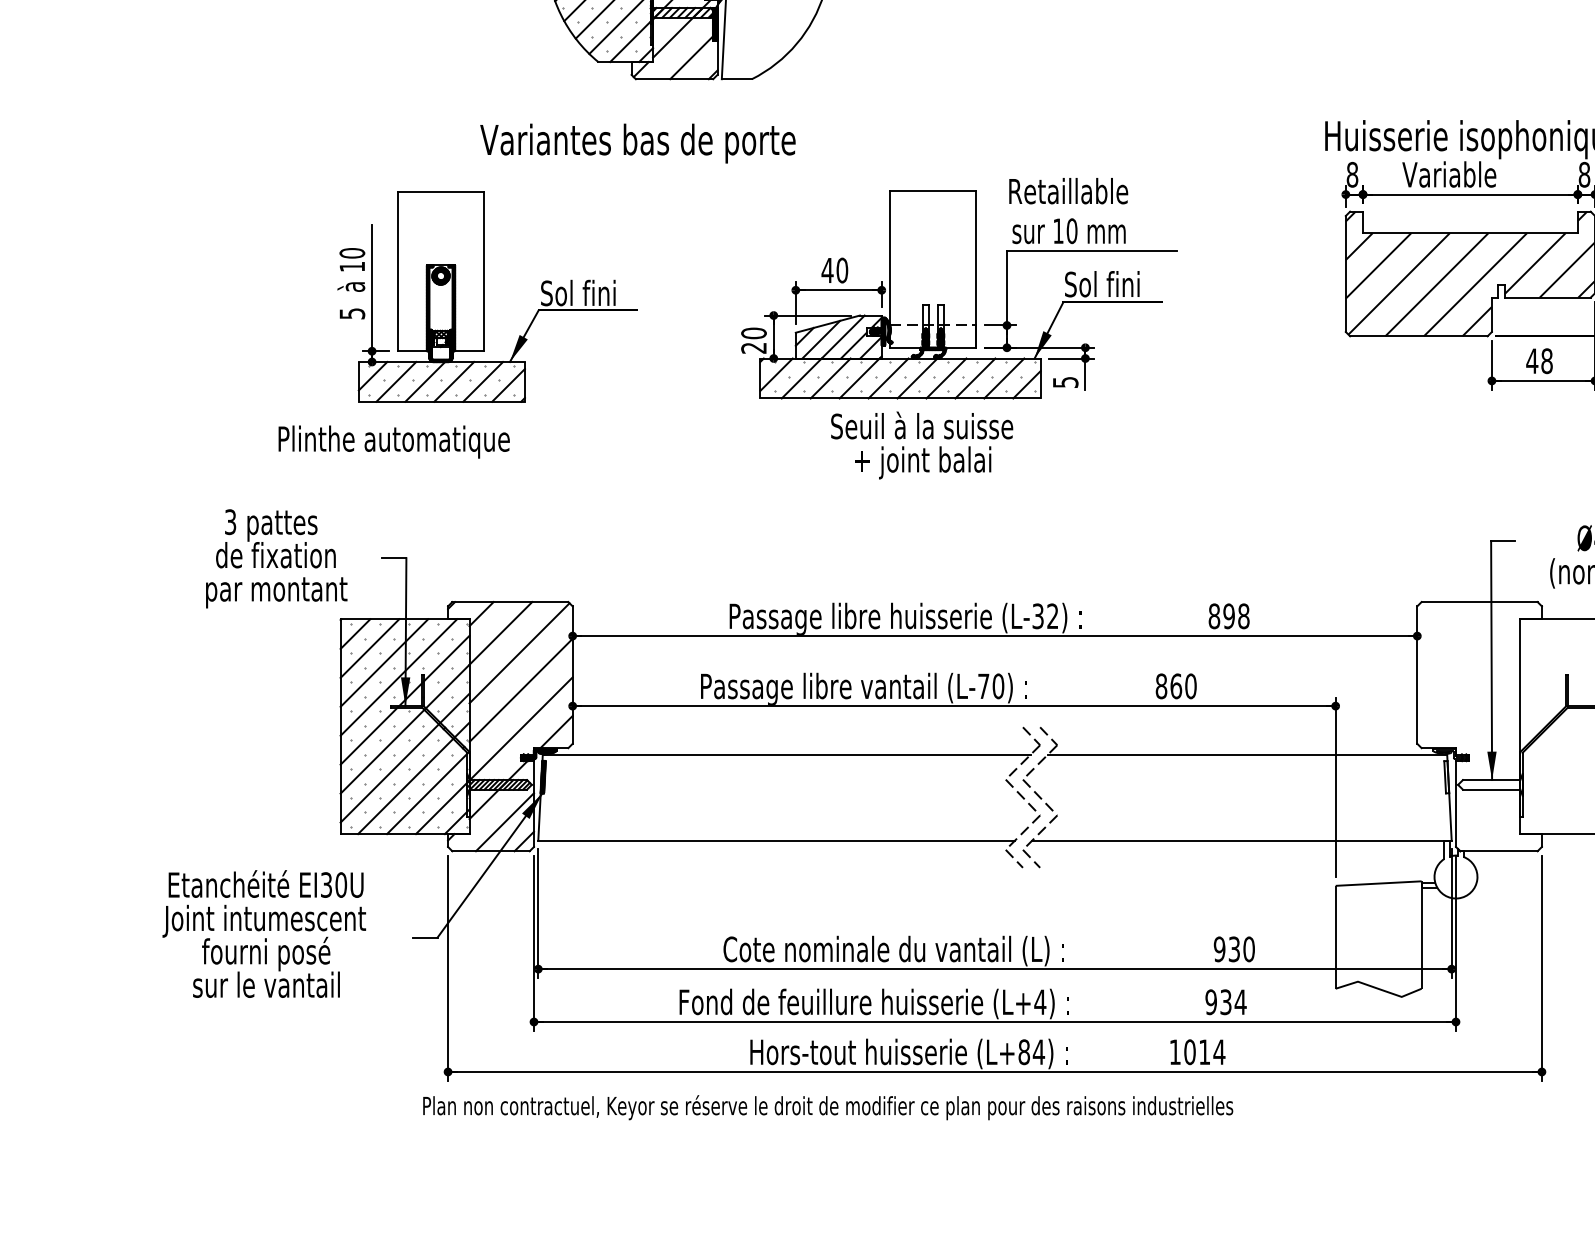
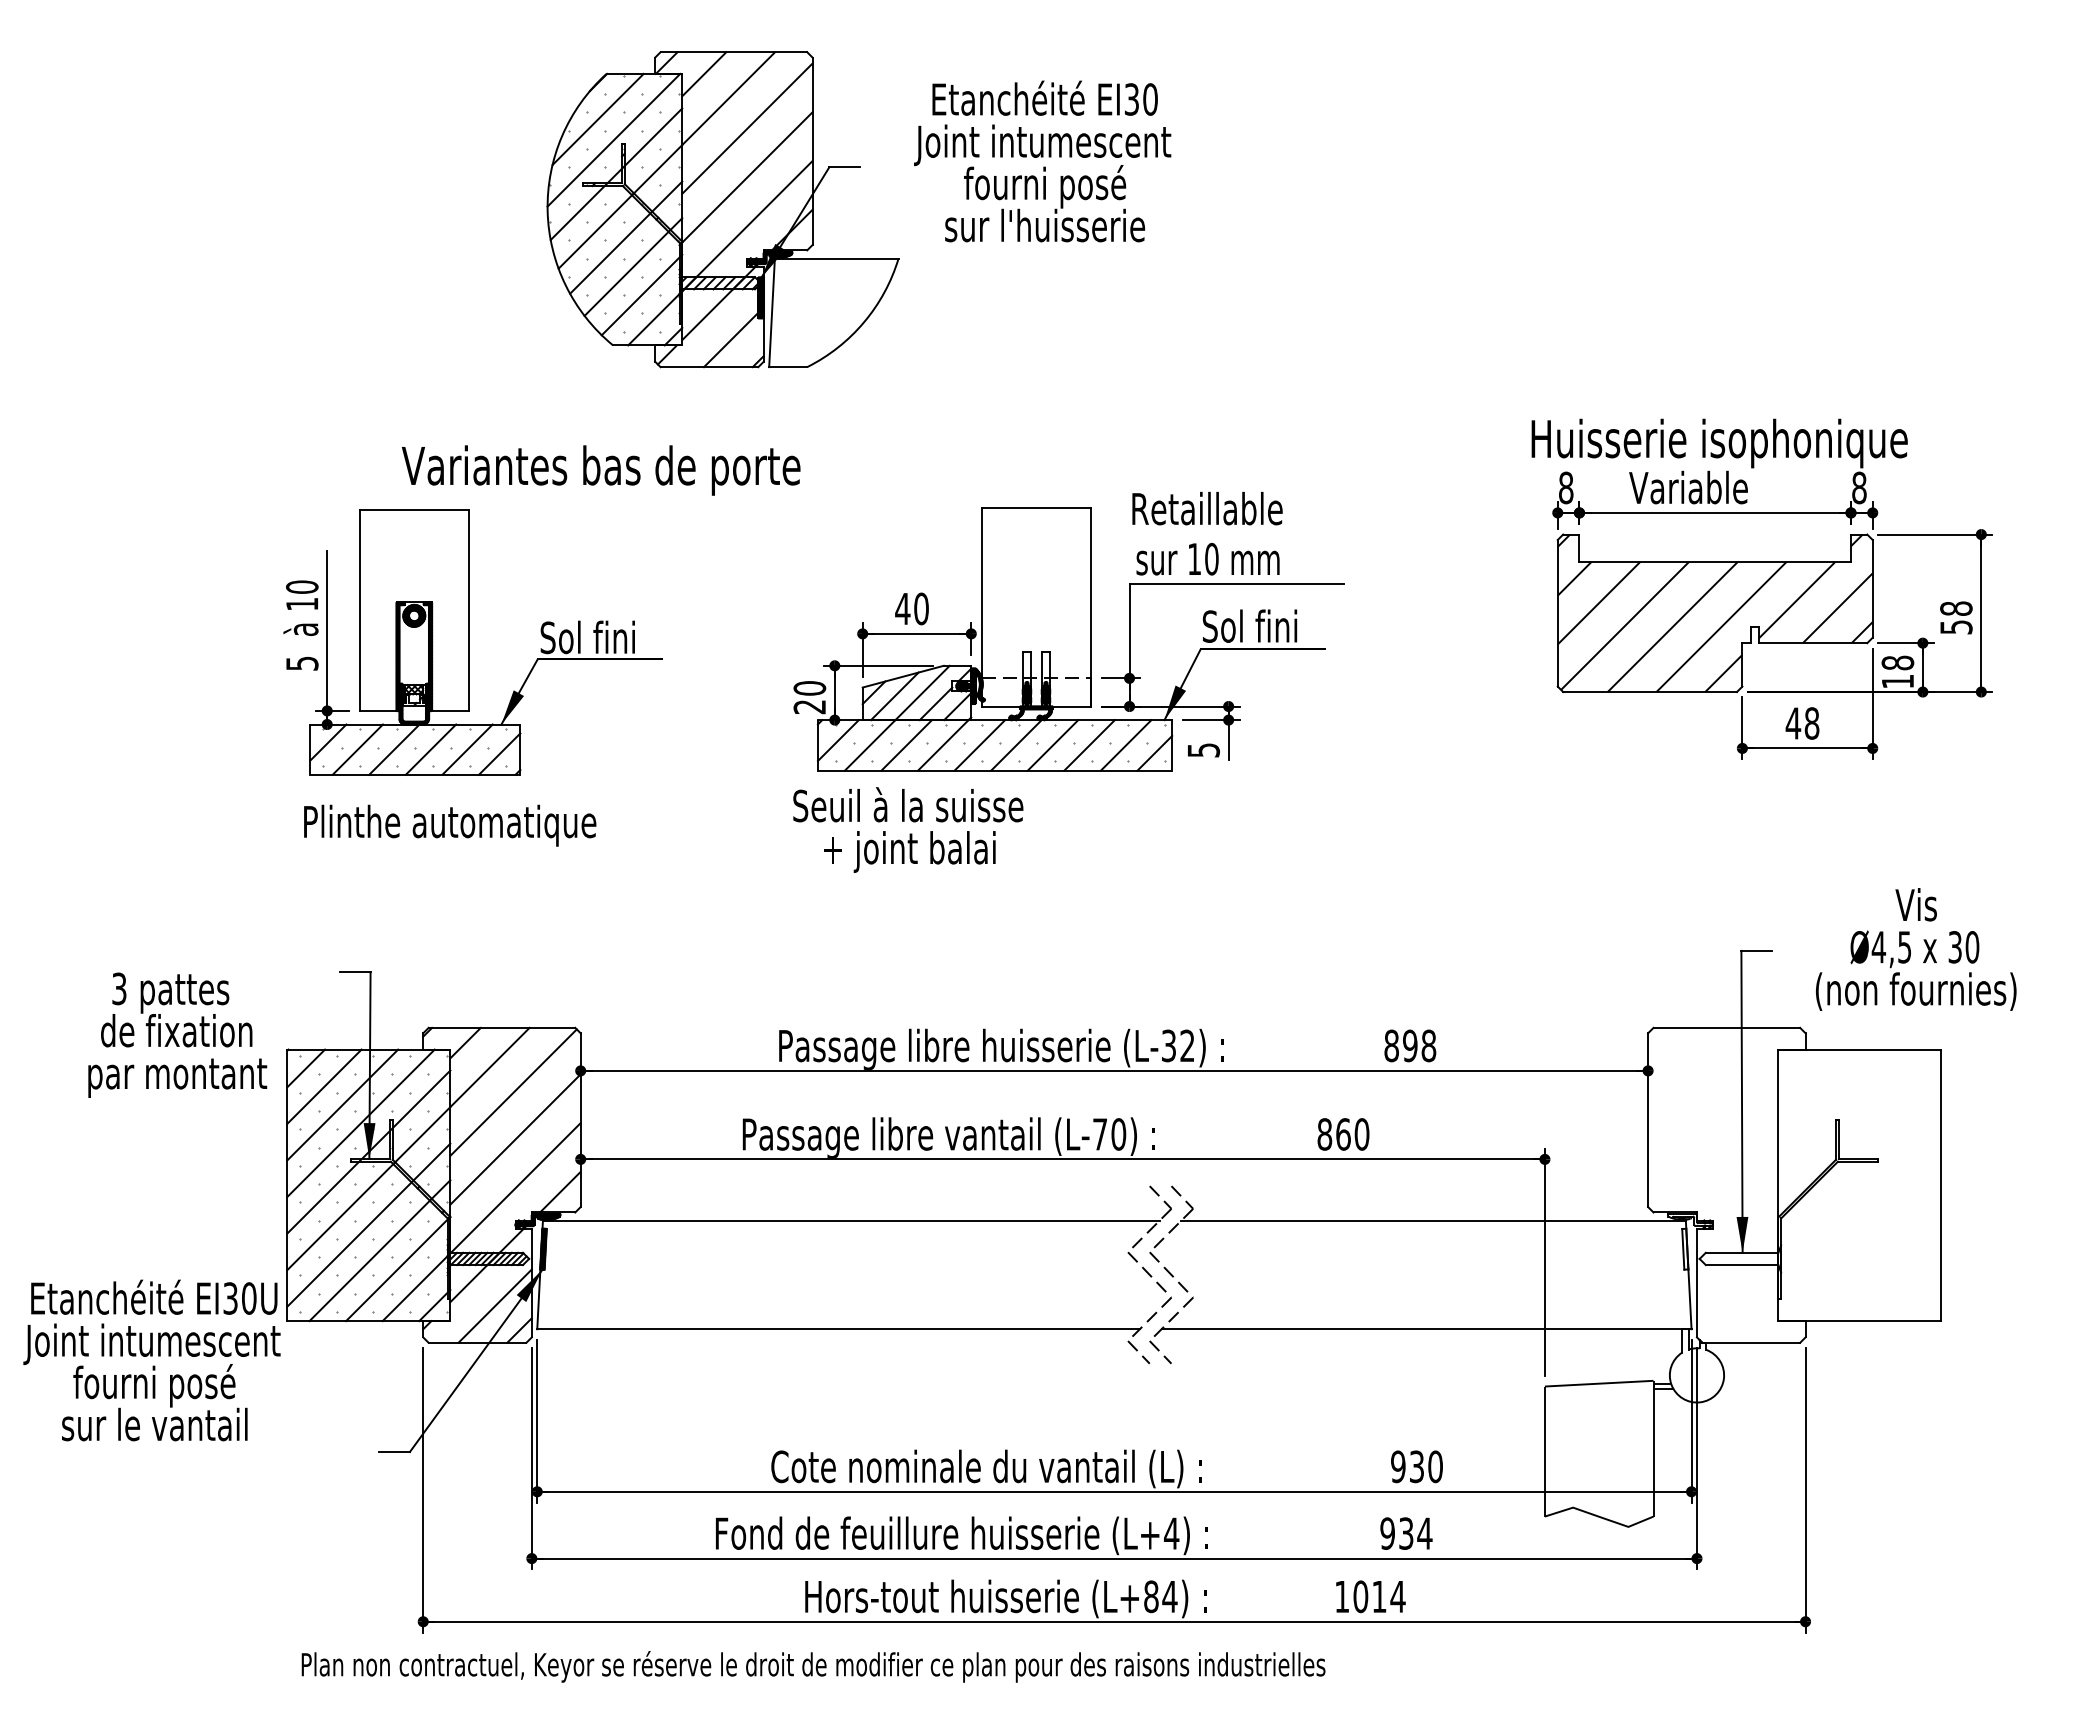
text: (637, 143) -> (600, 470), moved
text: (394, 441) -> (450, 825), moved
text: (922, 445) -> (908, 829), moved
text: (276, 558) -> (177, 1034), moved
text: (263, 934) -> (151, 1360), moved
text: (828, 1107) -> (813, 1666), moved

